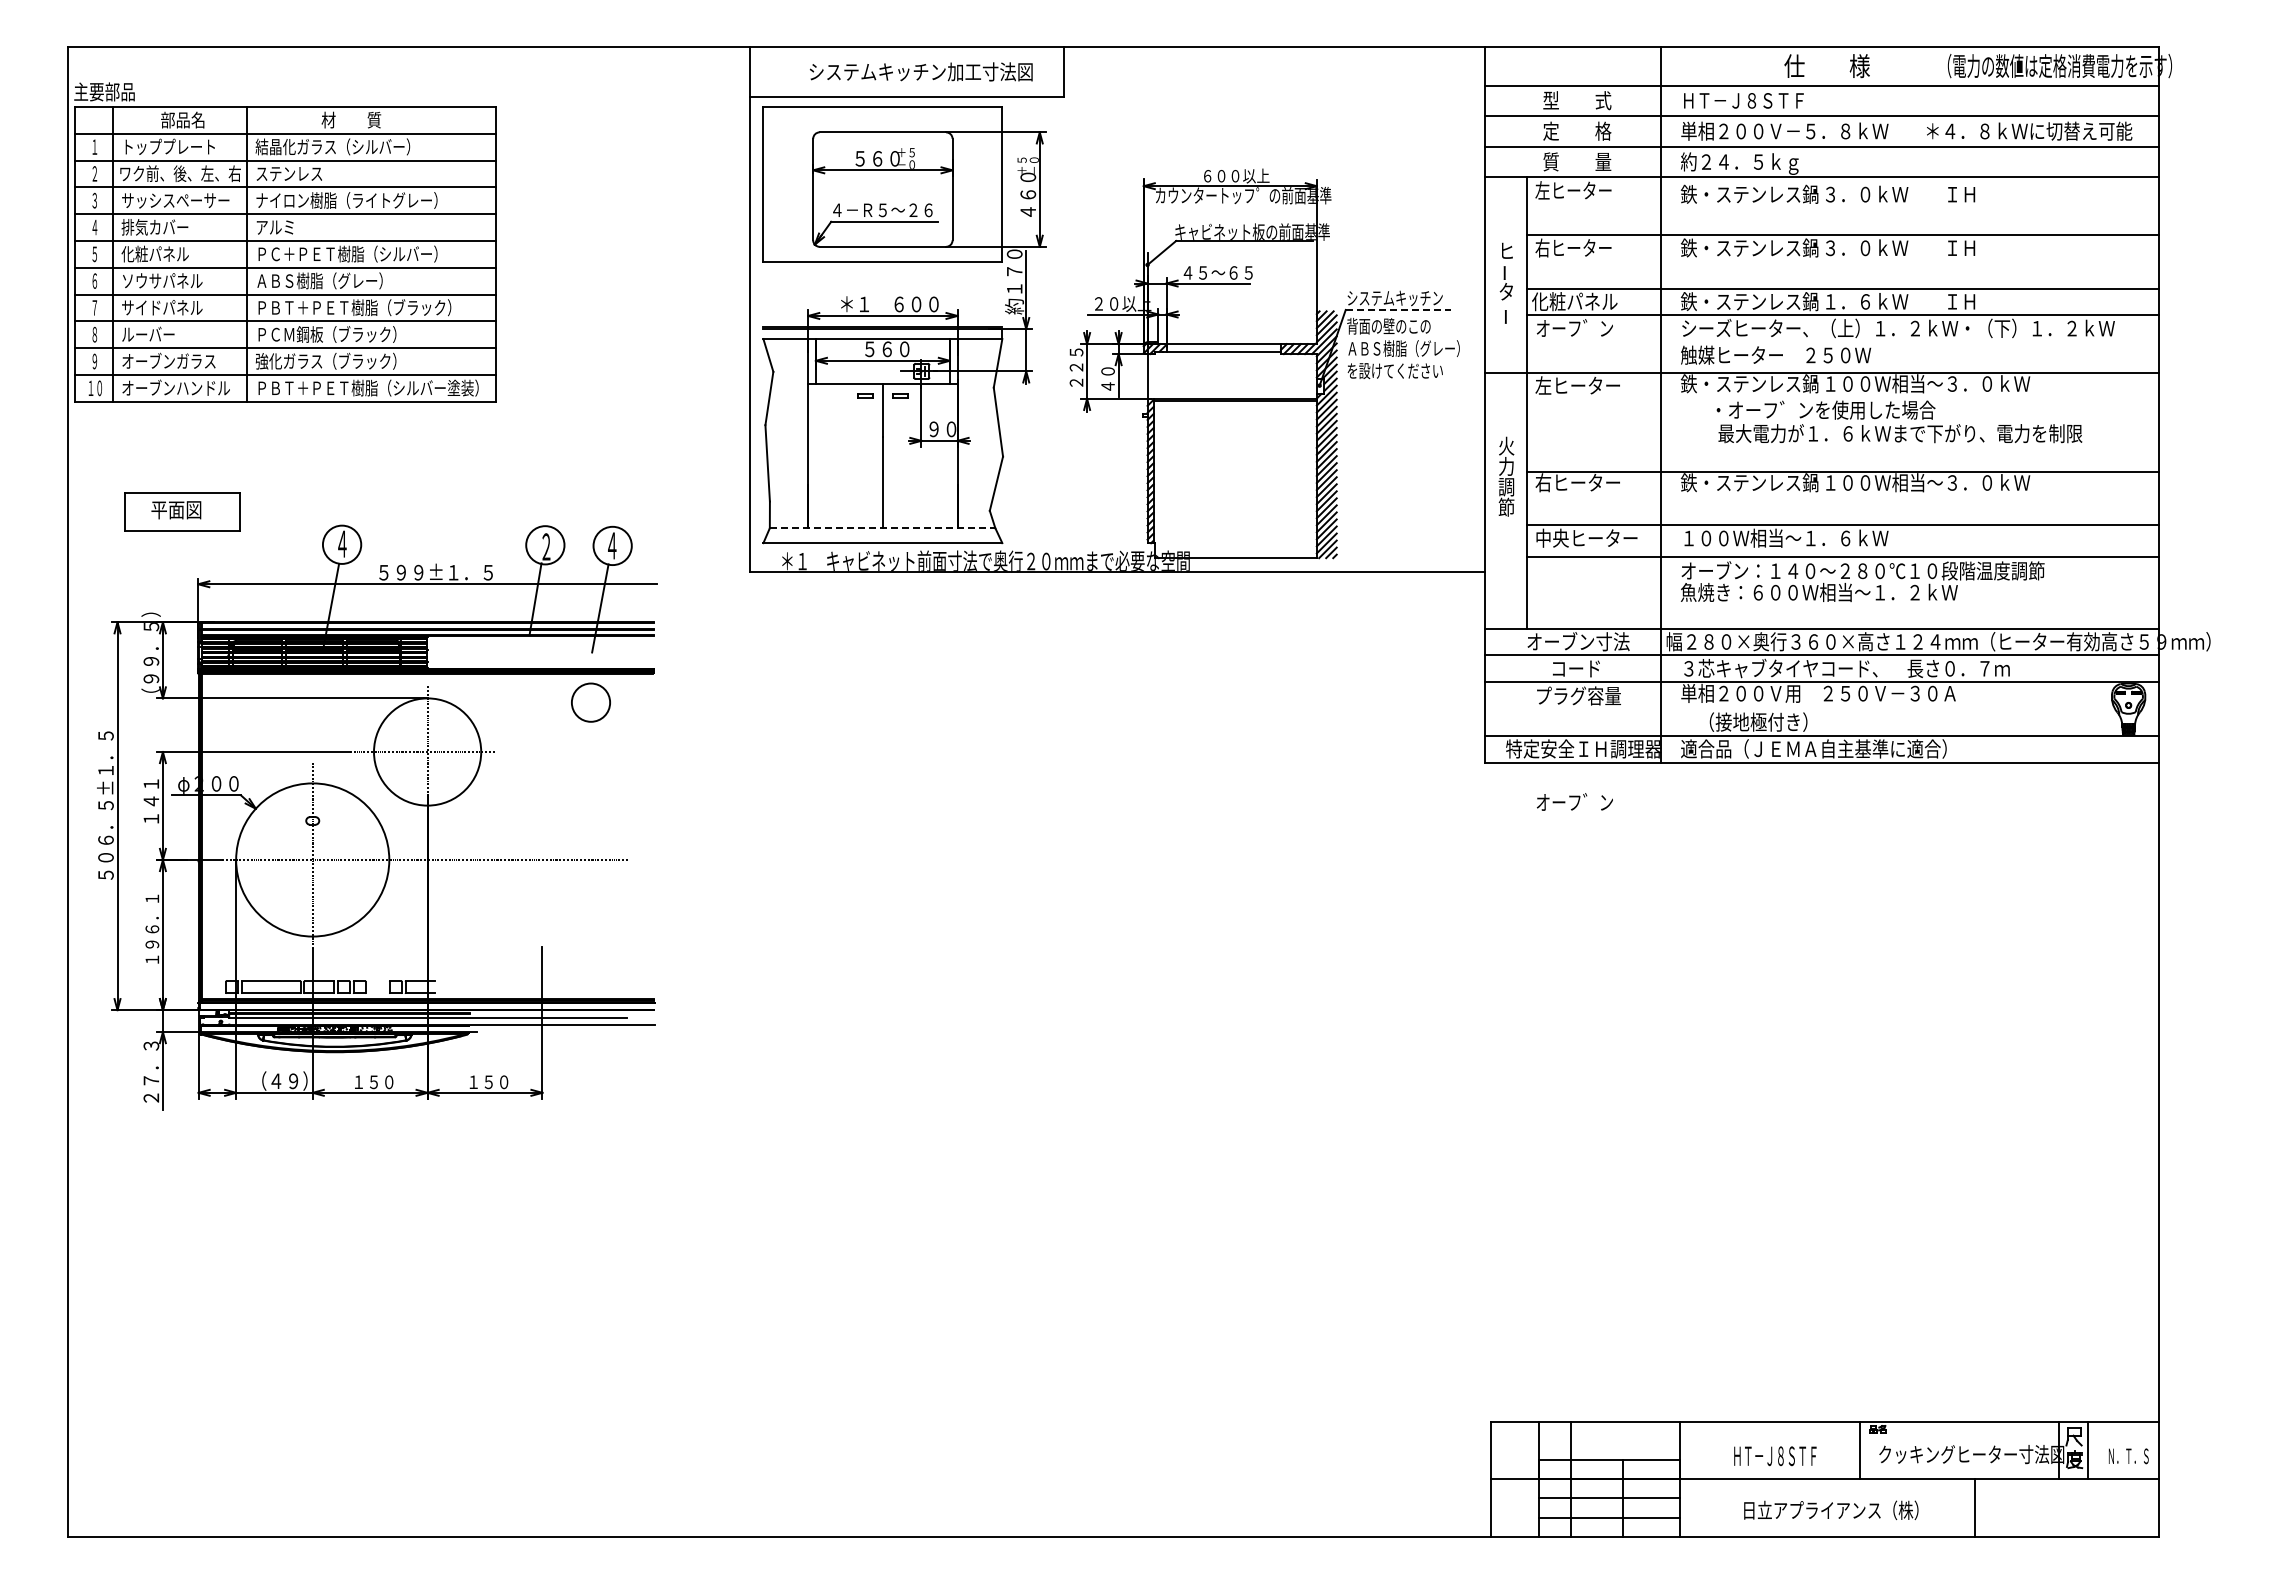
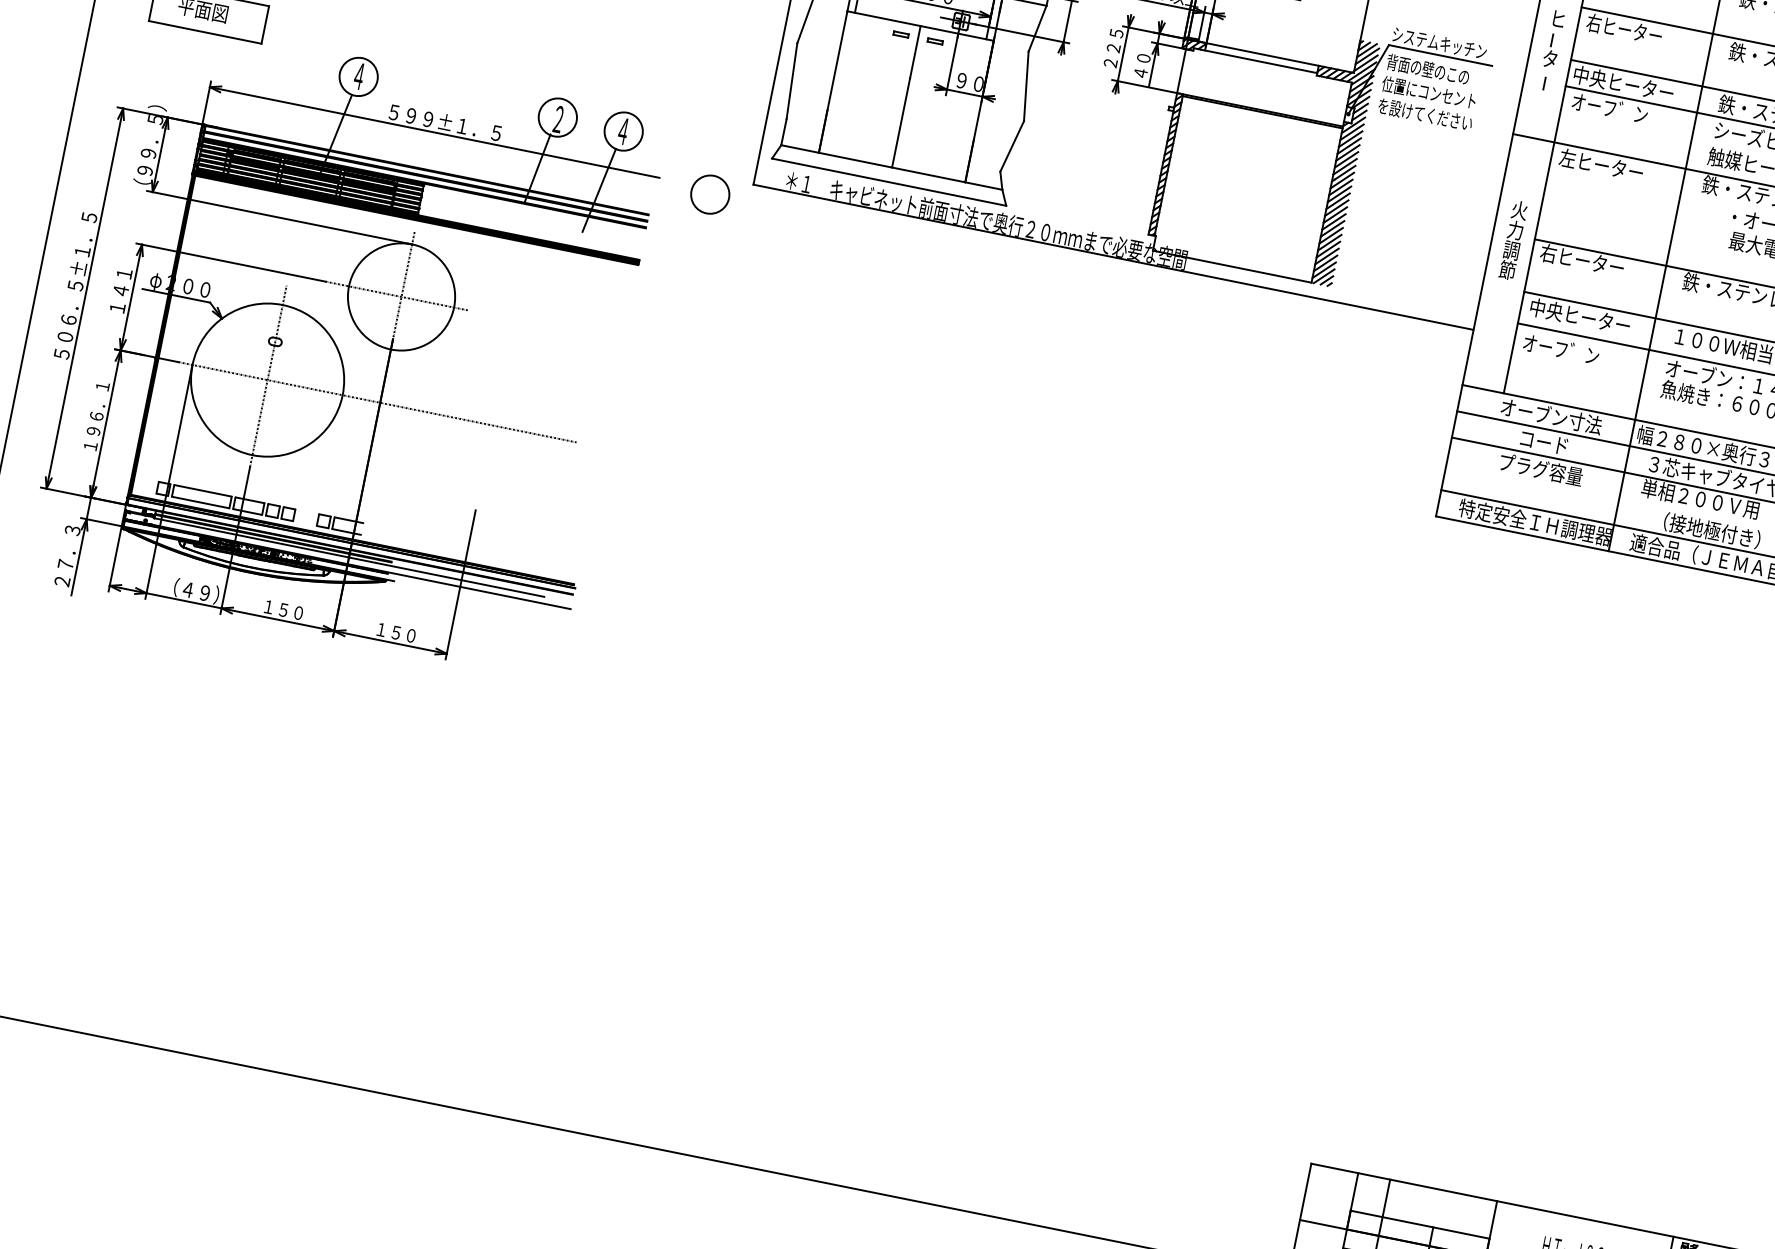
text: (1583, 301) -> (1623, 83), 化粧パネル -> 中央ヒーター
line: (1398, 309) -> (1440, 55), dashed -> solid
text: (1402, 348) -> (1436, 94), ＡＢＳ樹脂（グレー） -> 位置にコンセント
line: (882, 528) -> (891, 167), dashed -> solid
circle: (590, 702) -> (709, 194), moved
text: (1574, 801) -> (1561, 348), moved

